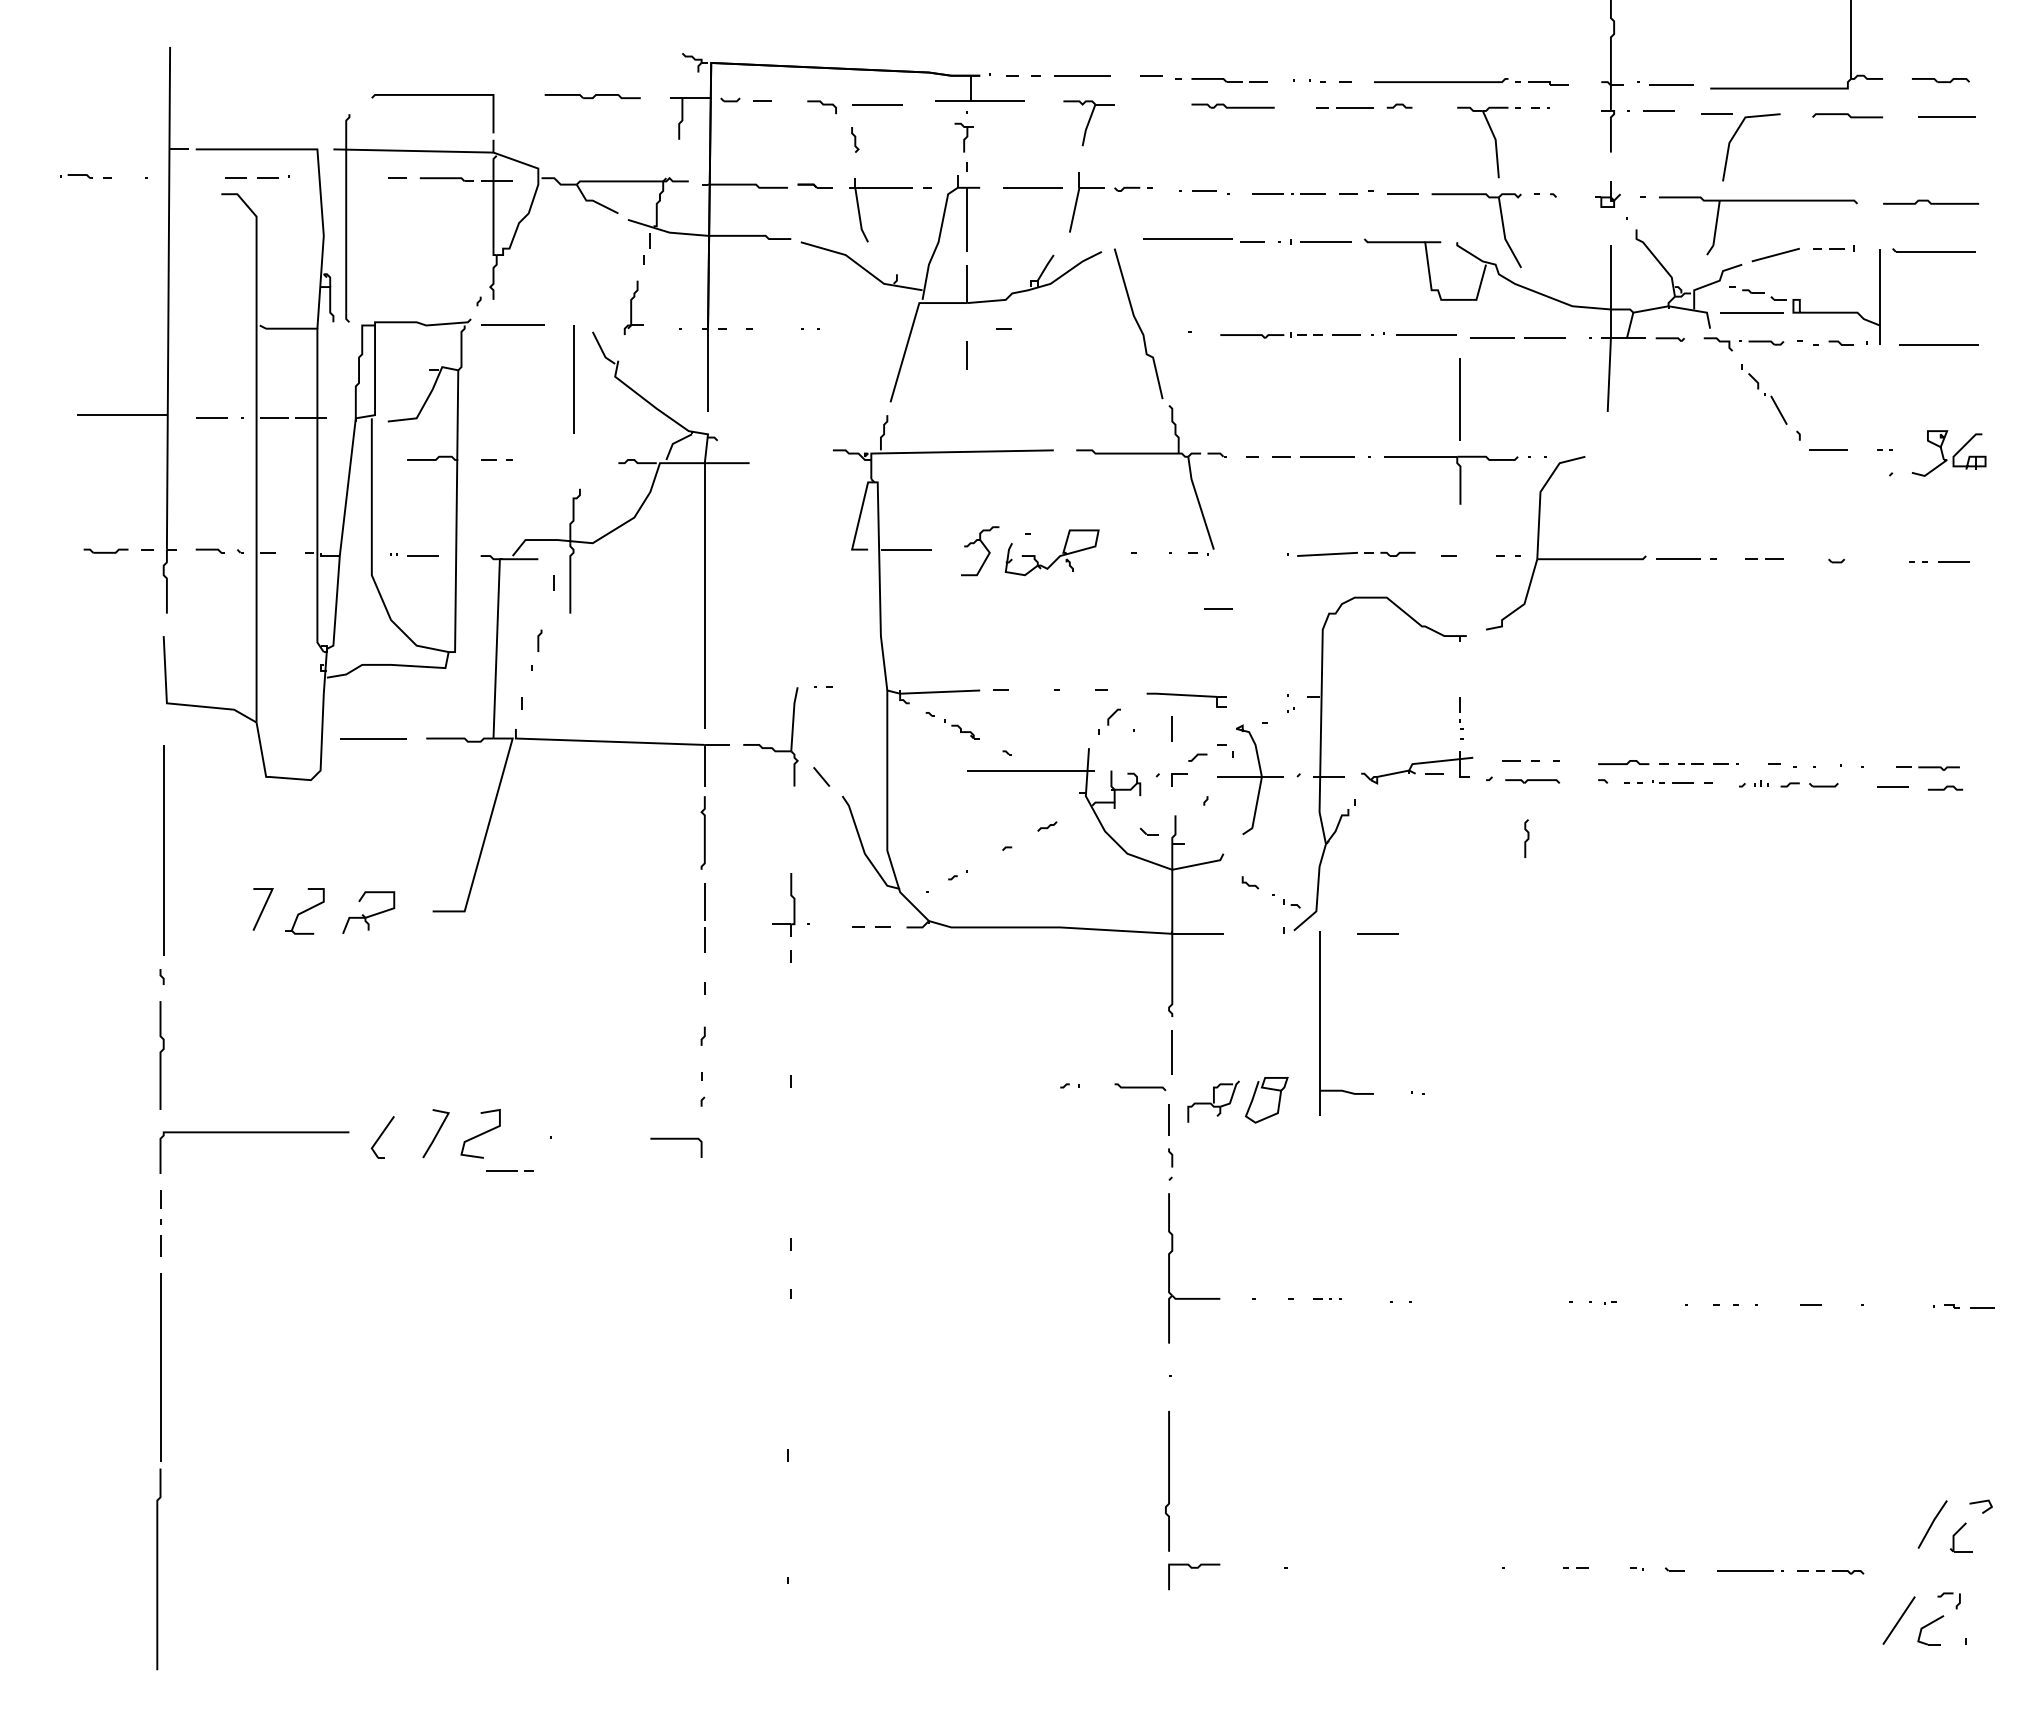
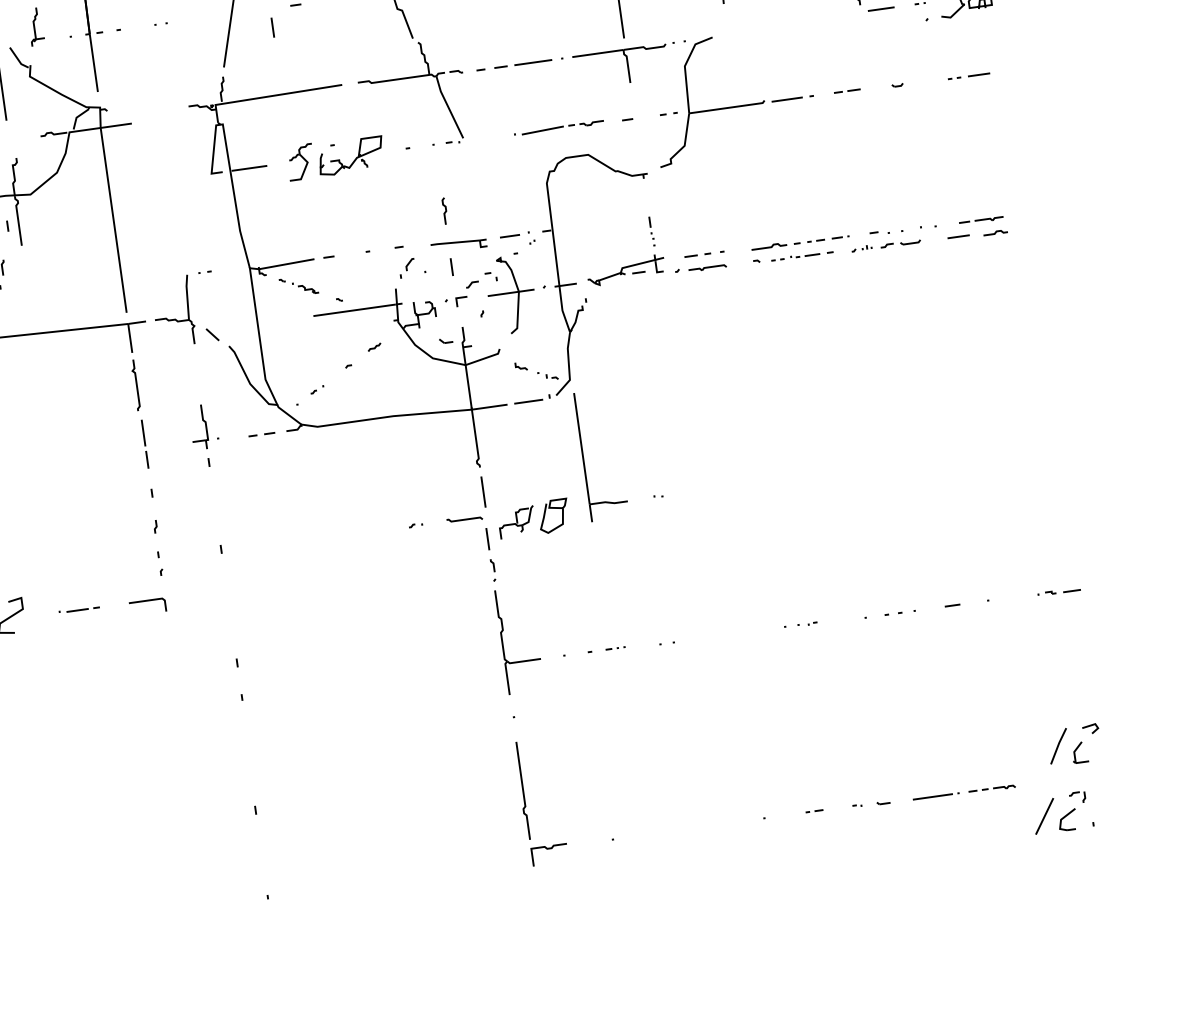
line: (1218, 608) -> (510, 235), moved
curve: (1527, 838) -> (445, 210), moved
line: (1377, 933) -> (528, 401), moved
line: (509, 1170) -> (83, 609), moved

